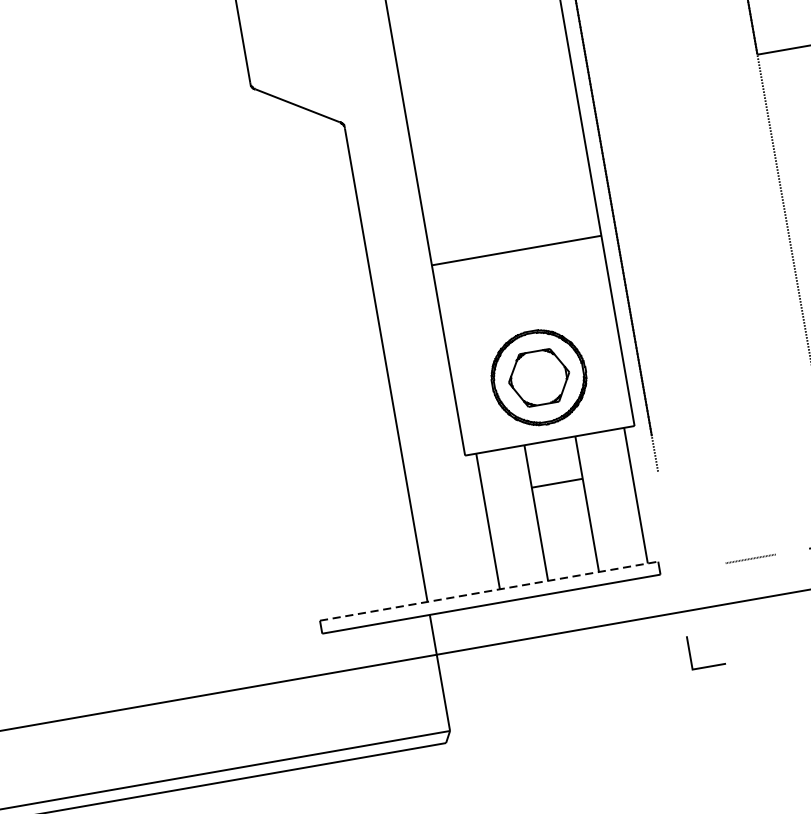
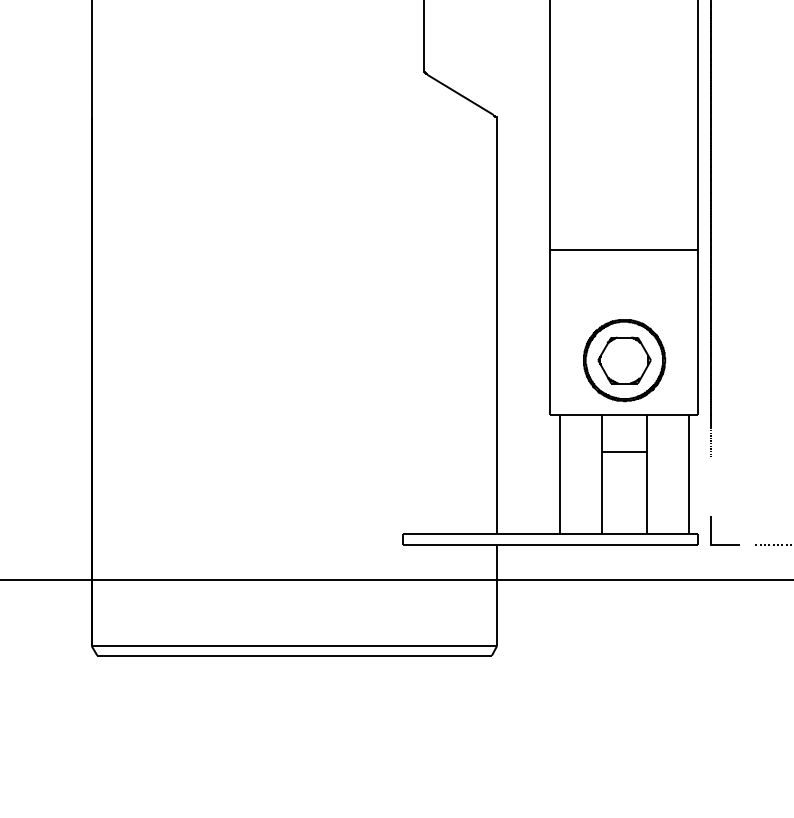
line: (489, 590) -> (551, 533), dashed -> solid
line: (690, 653) -> (711, 530), moved

